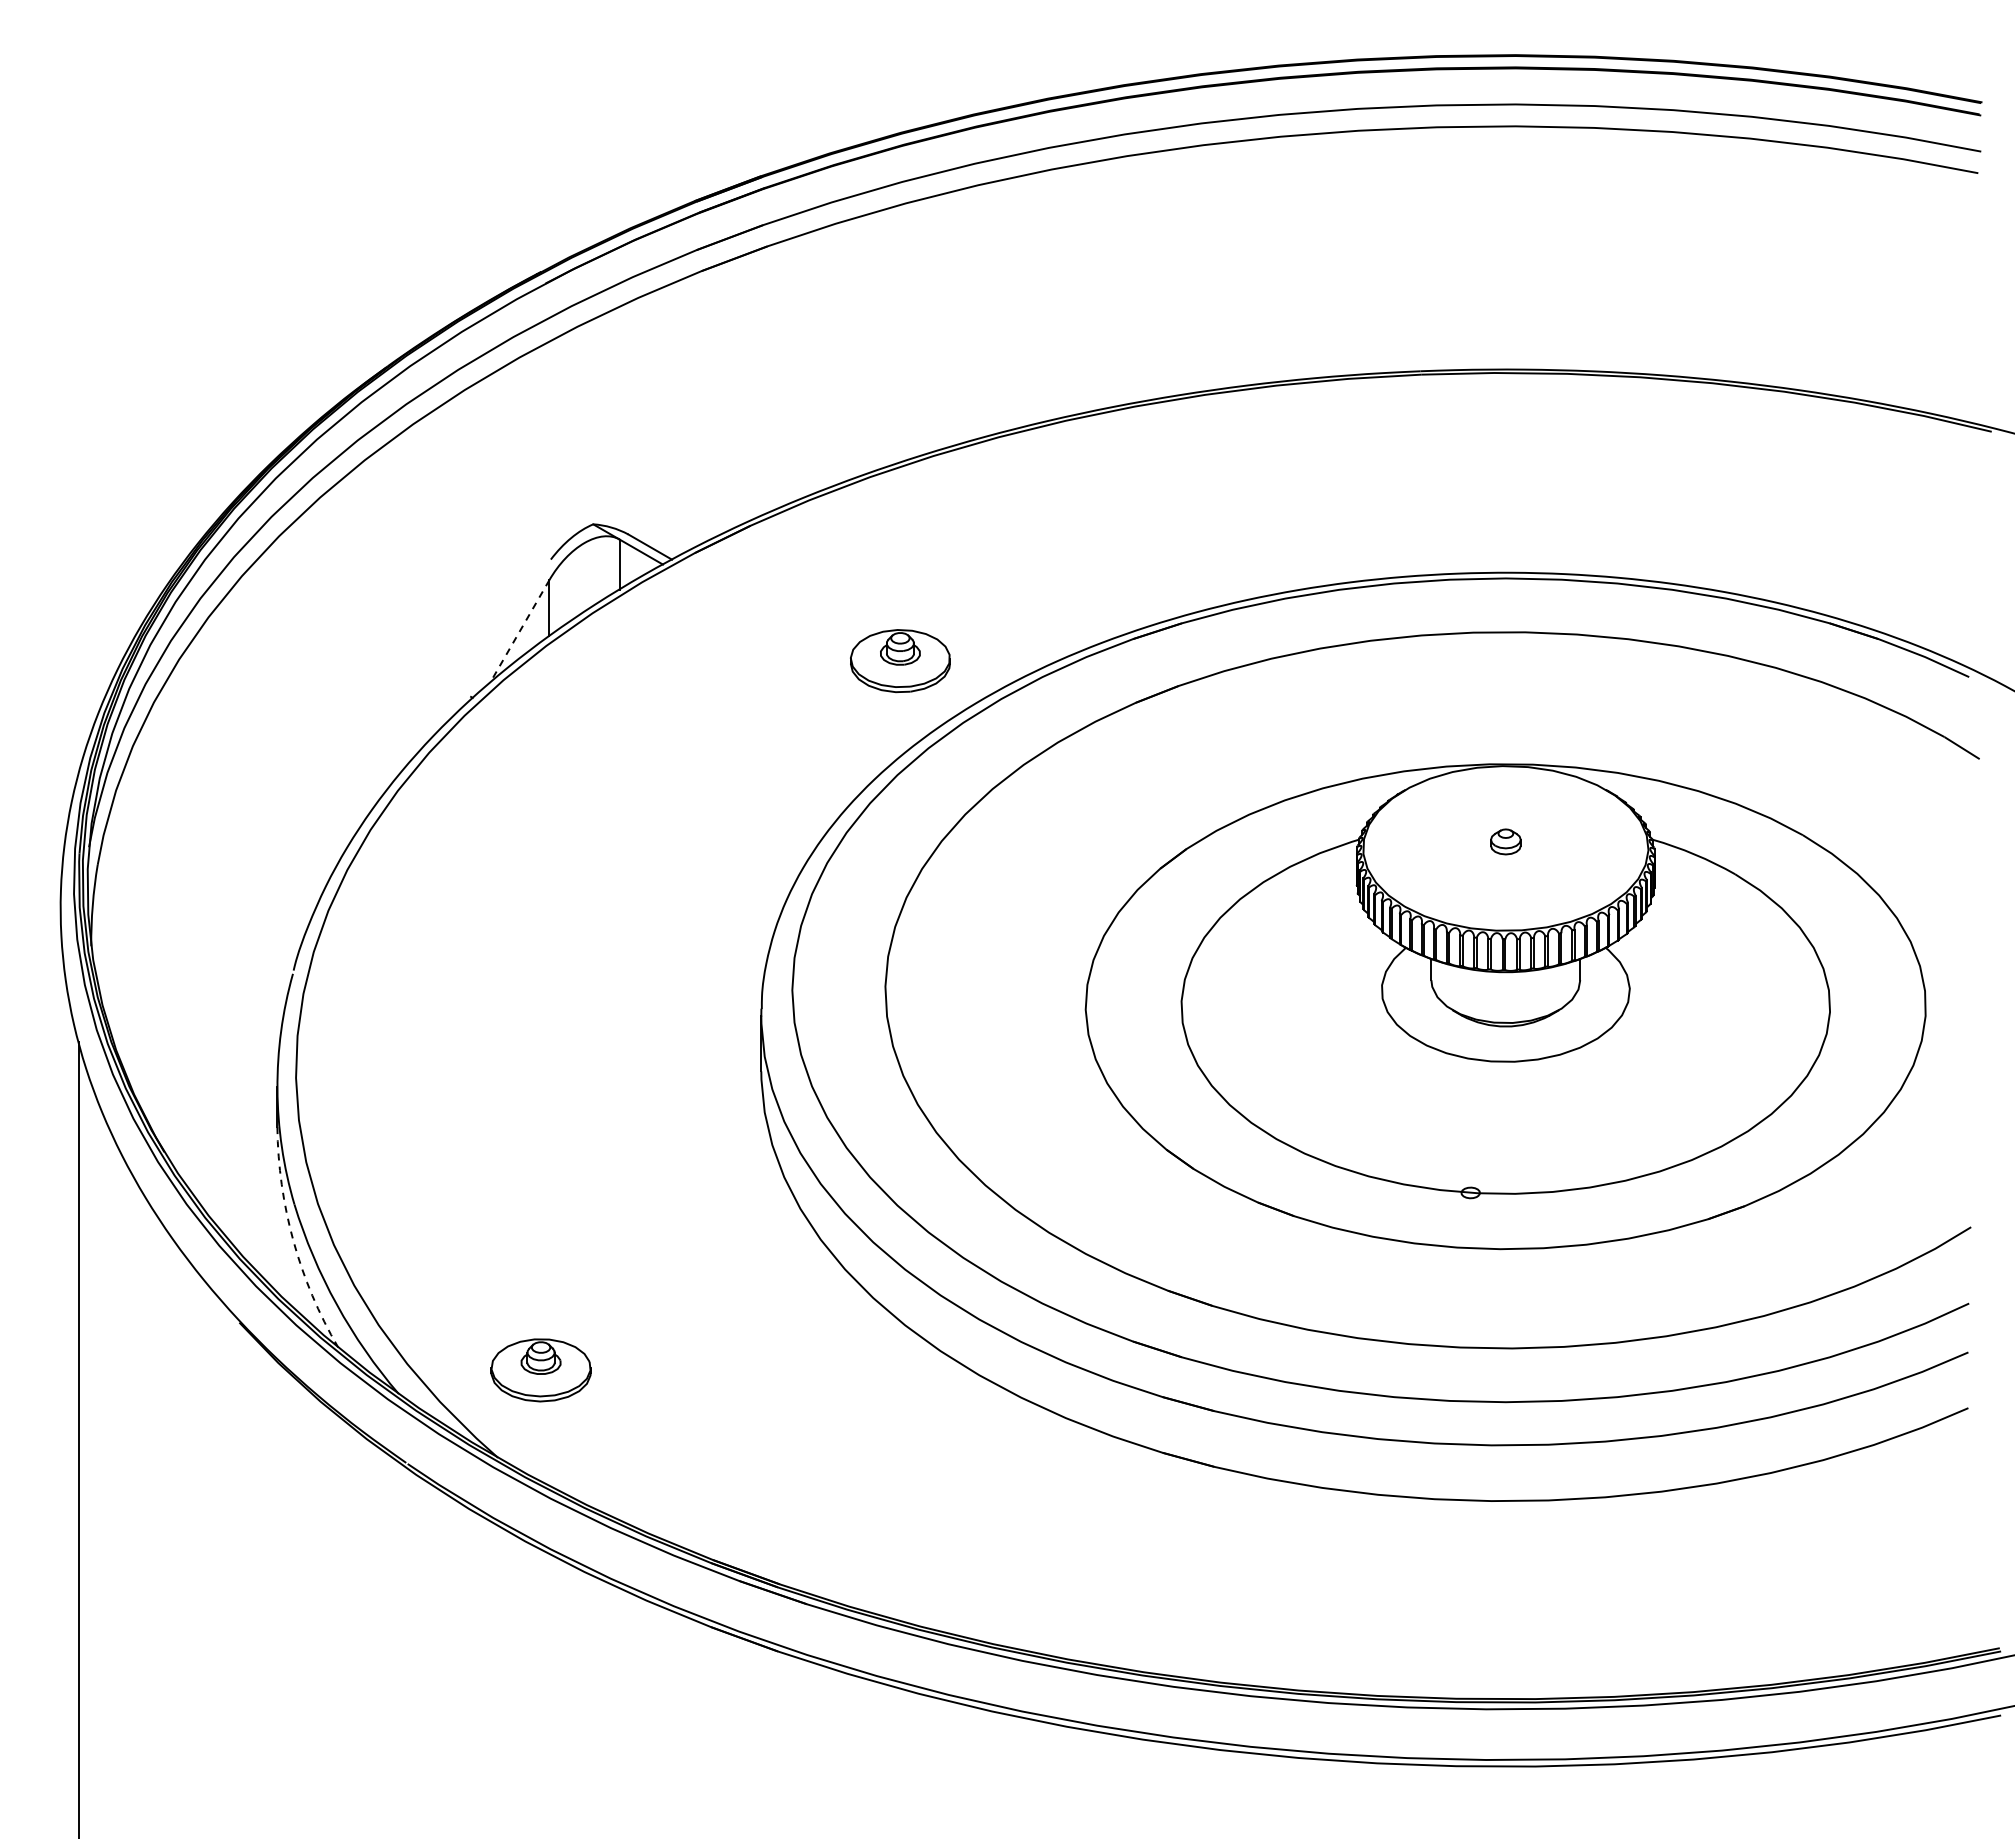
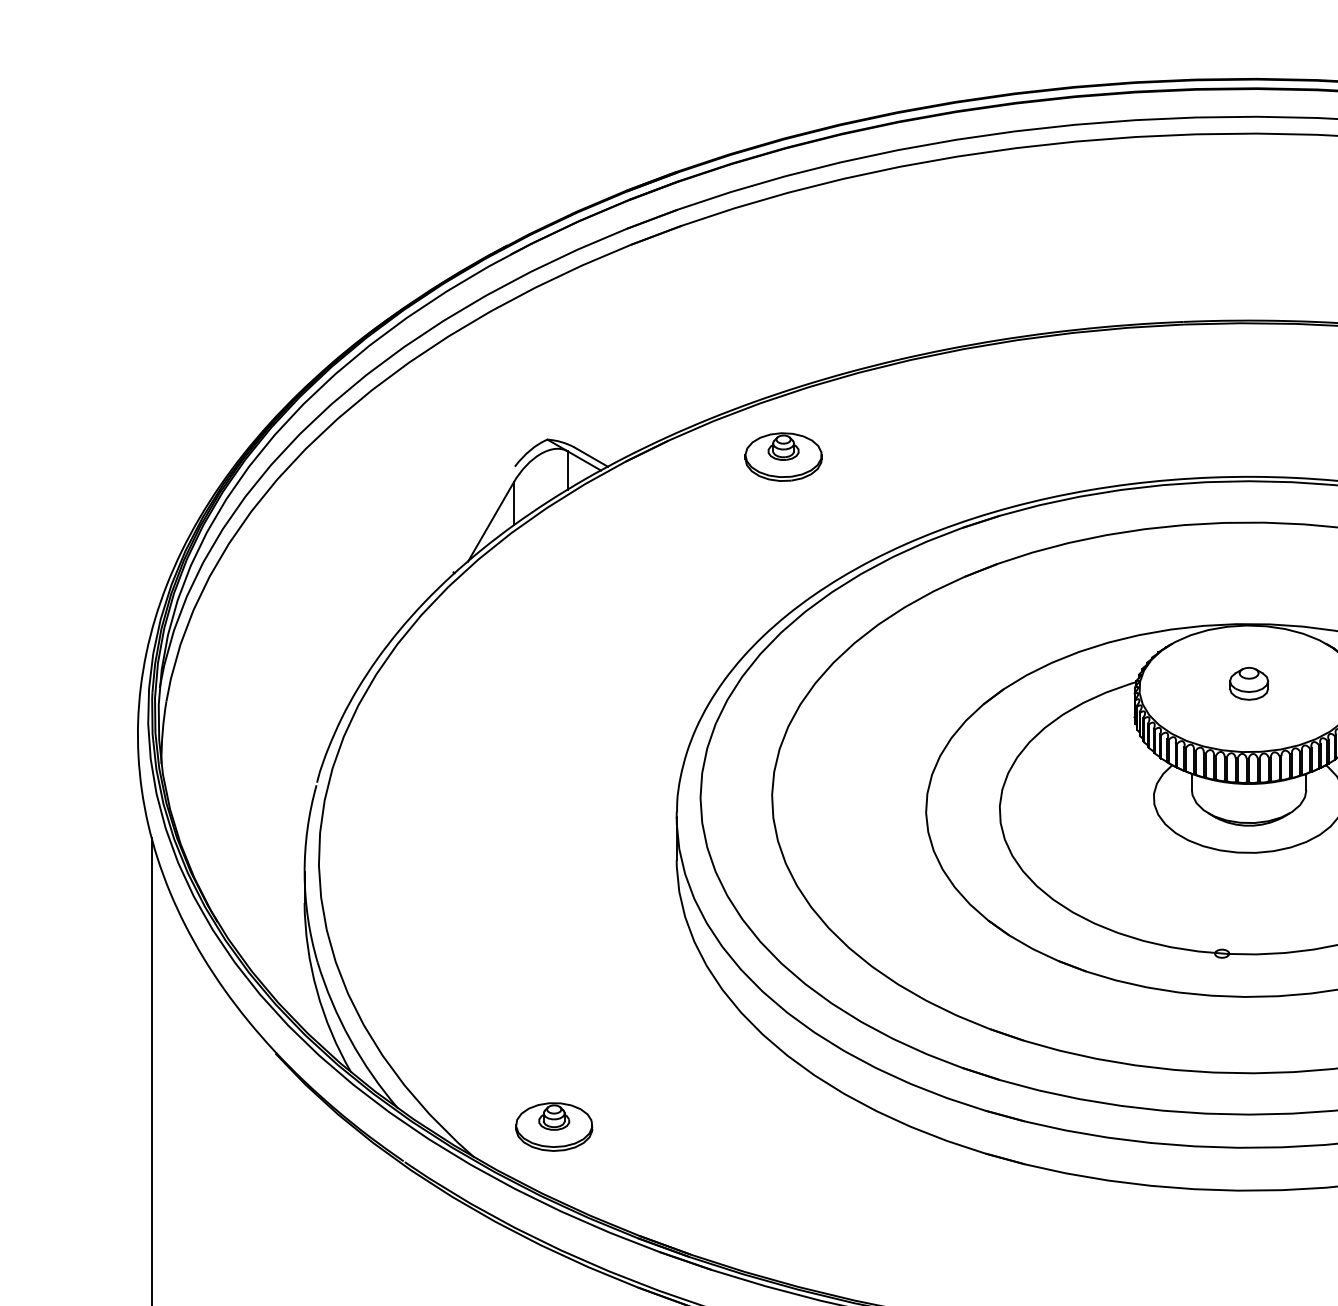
line: (519, 631) -> (490, 522), dashed -> solid
part: (900, 661) -> (783, 457), moved
part: (1505, 841) -> (1248, 683), size x1.67
arc: (293, 1241) -> (316, 991), dashed -> solid
part: (540, 1370) -> (553, 1127), moved

